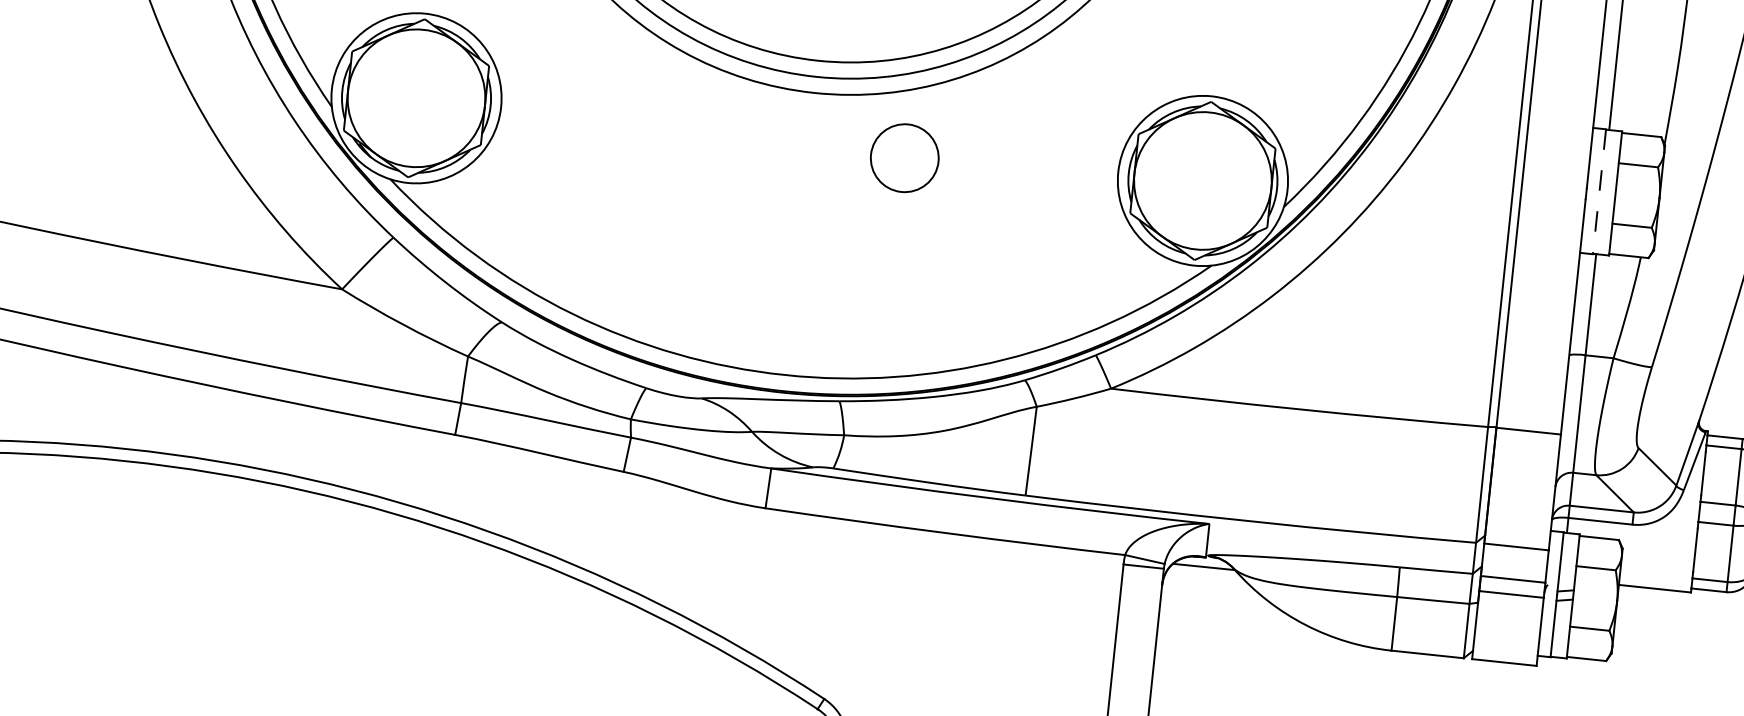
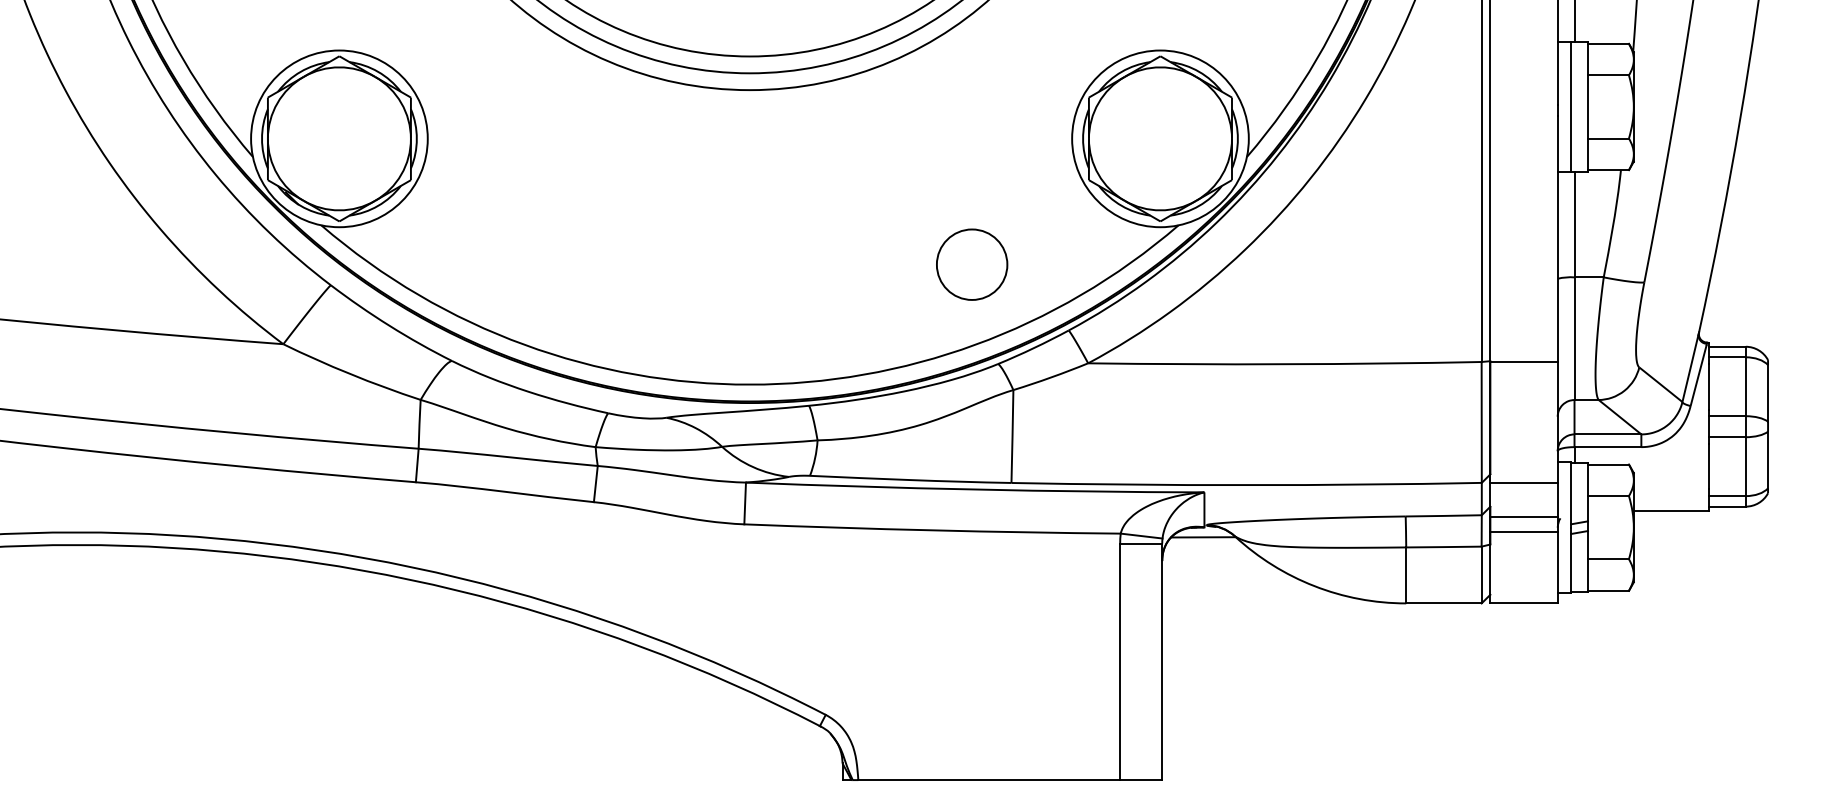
circle: (905, 158) -> (972, 264), moved
line: (1599, 192) -> (1571, 107), dashed -> solid

